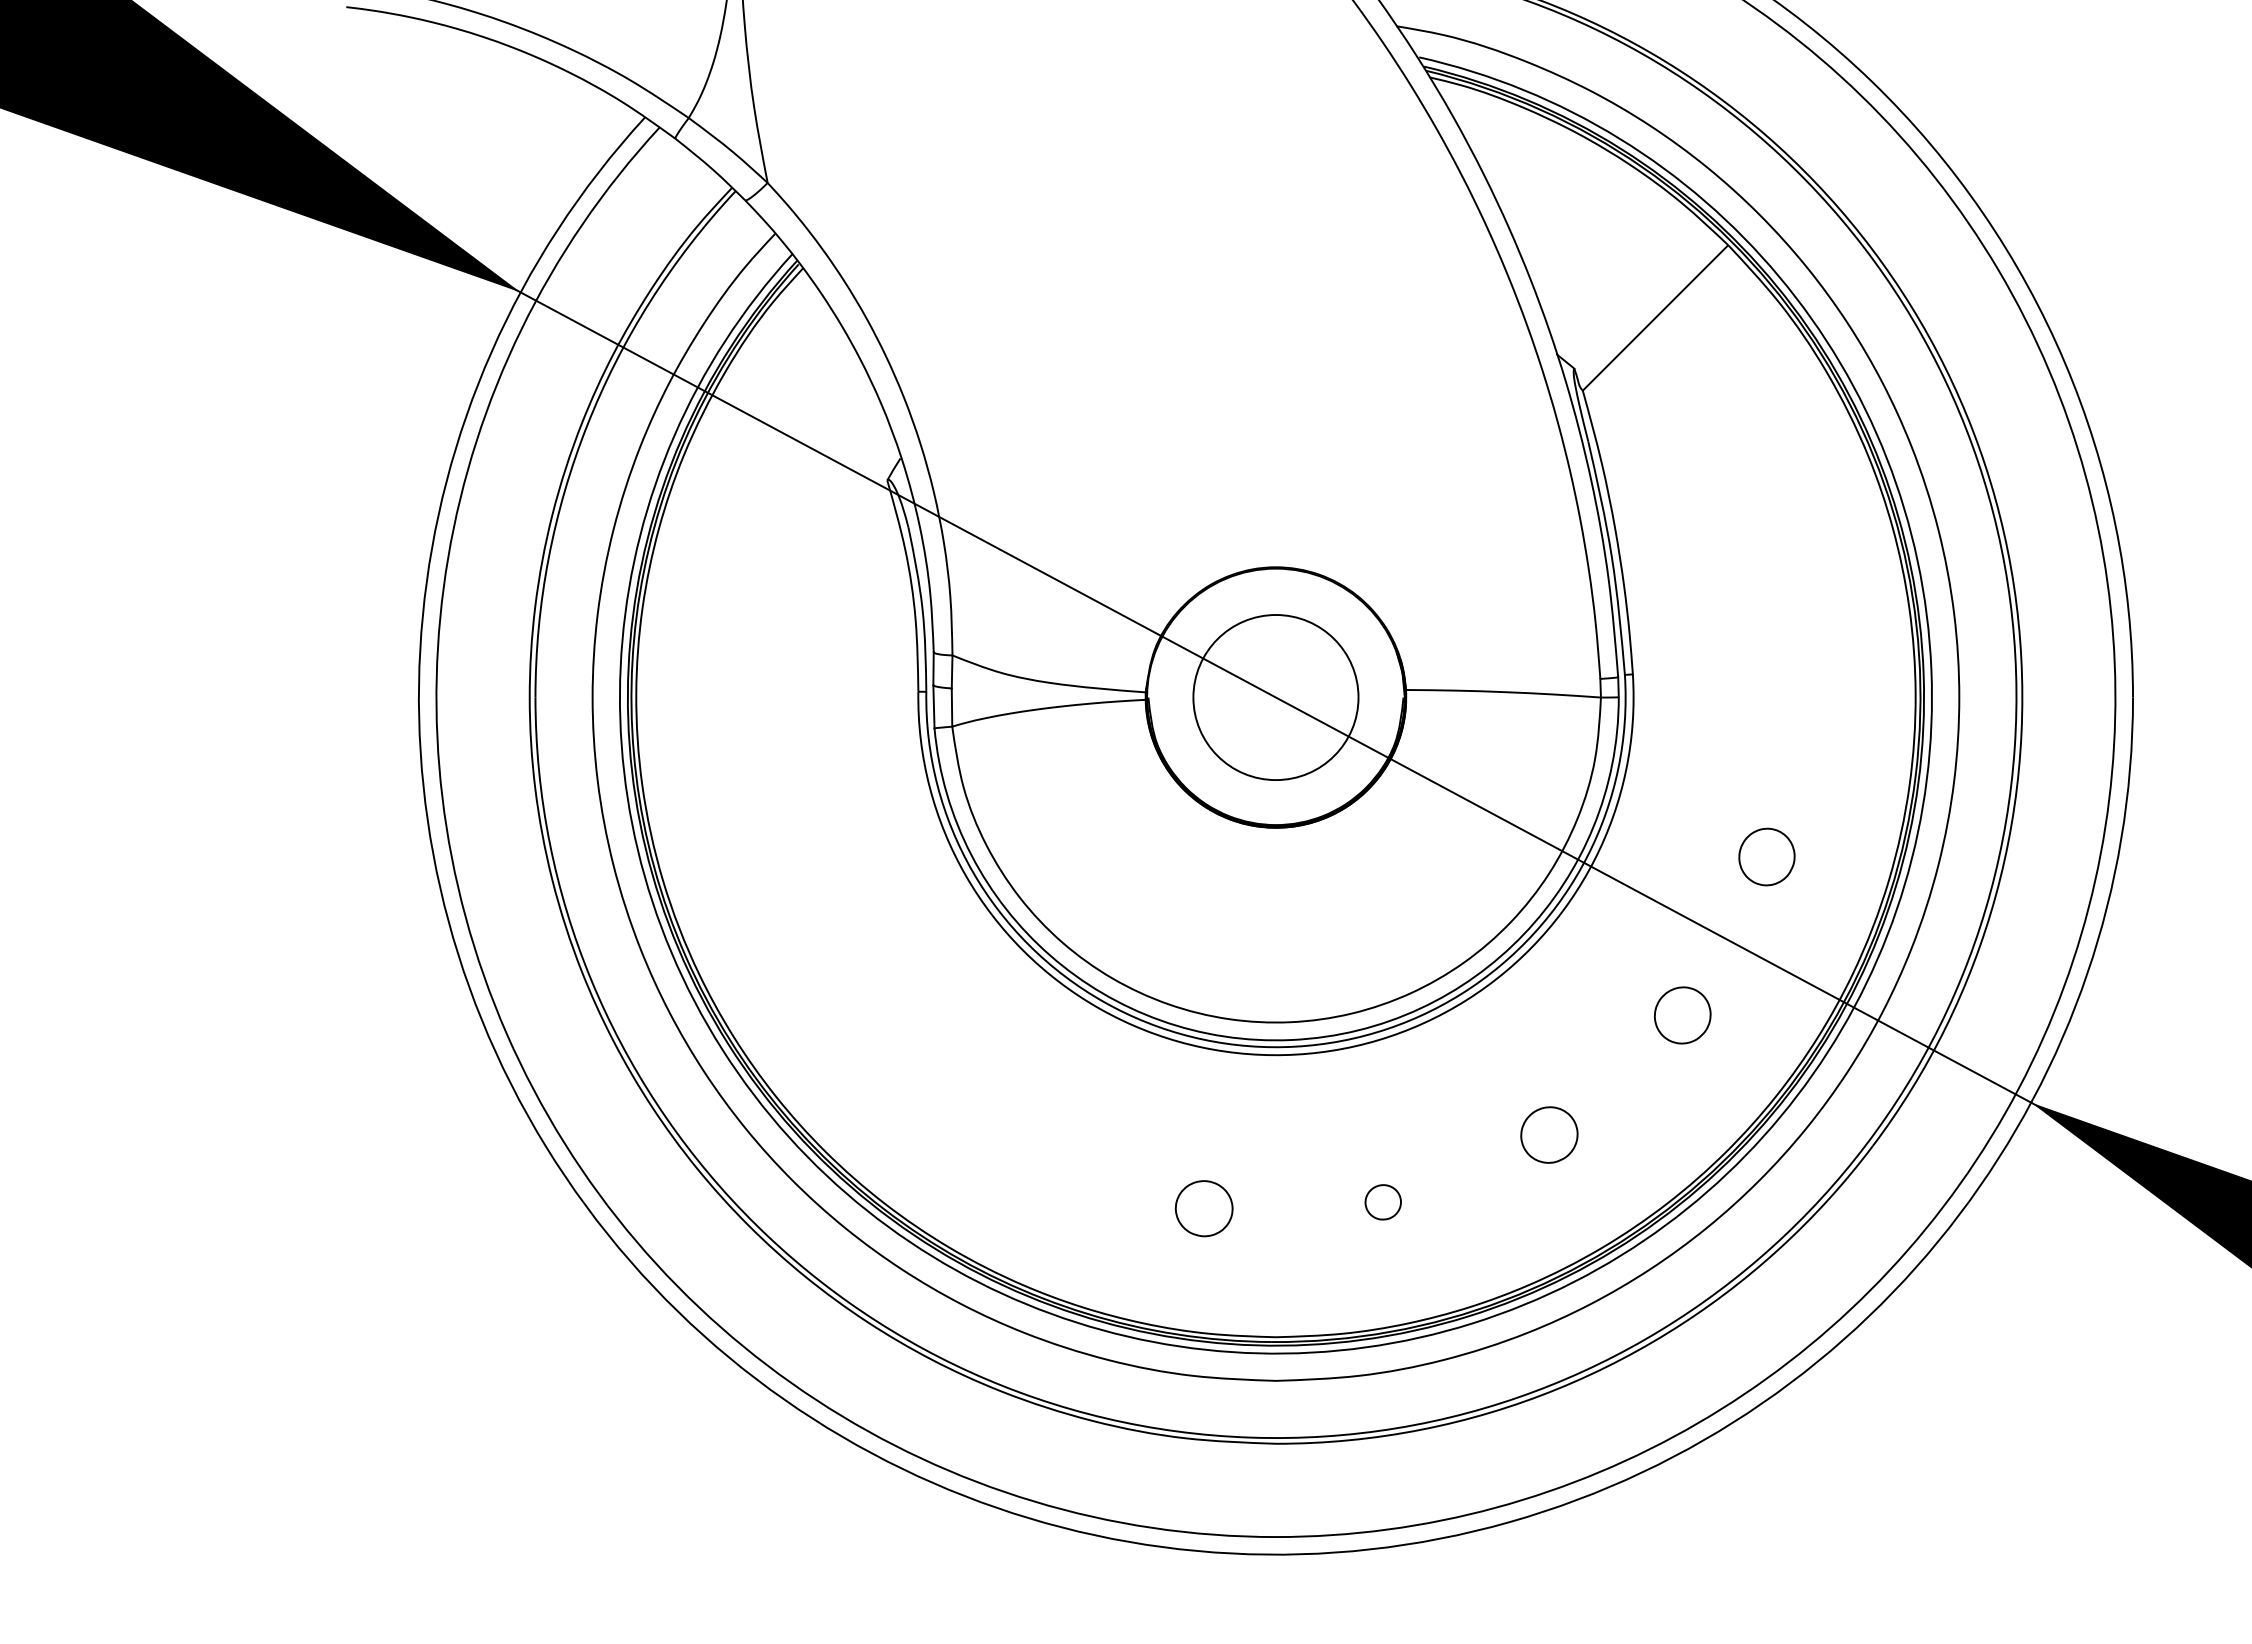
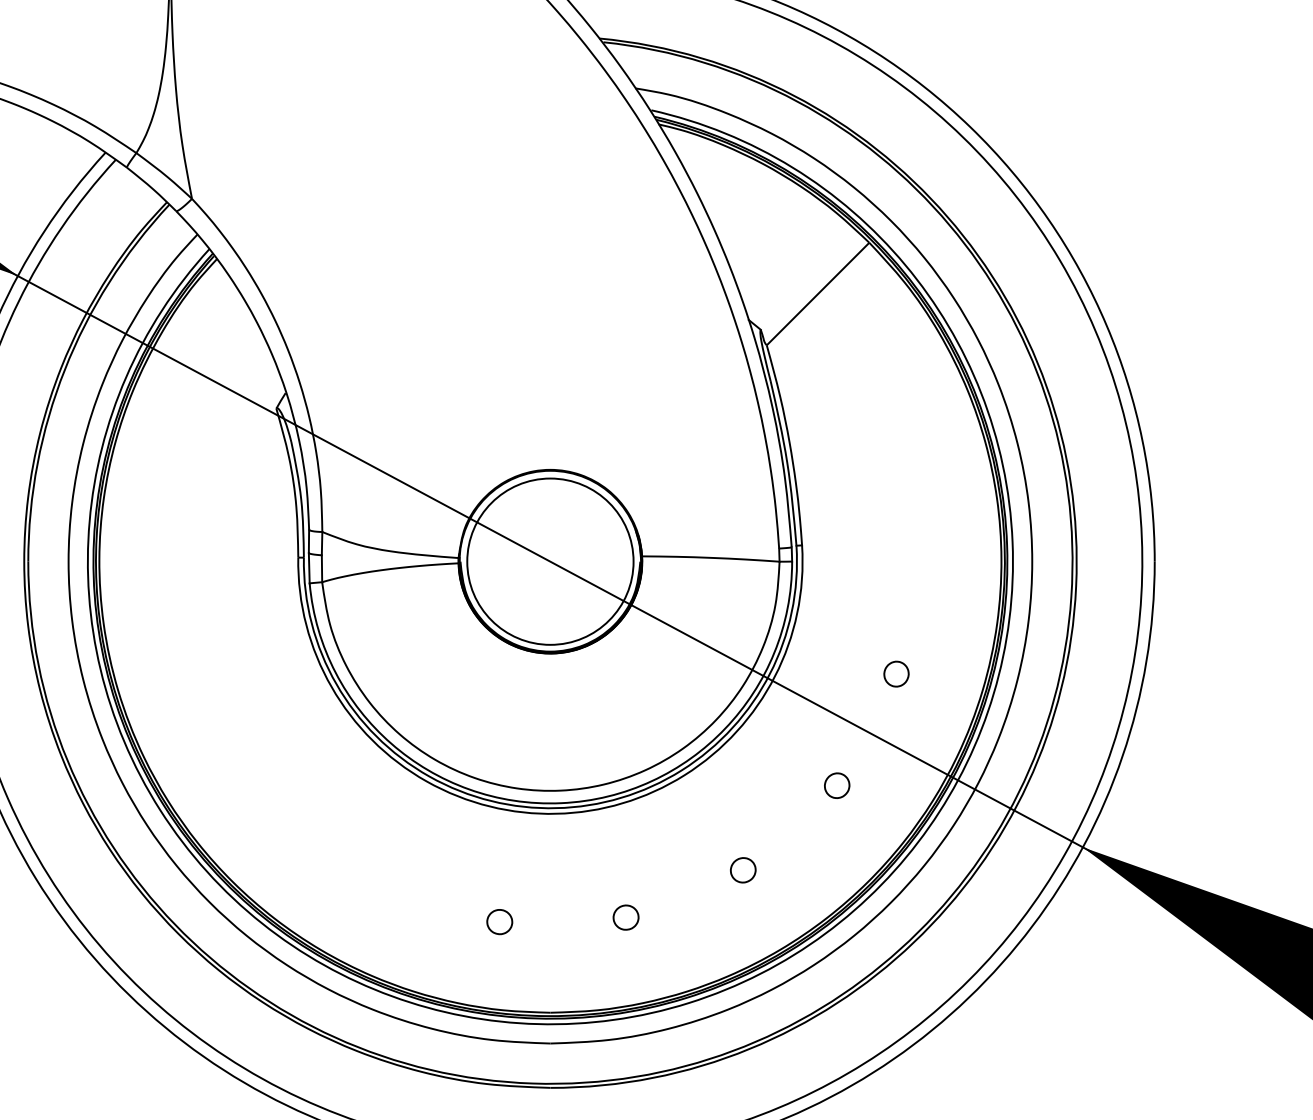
circle: (1275, 697) -> (550, 561), size x1.43
part: (1766, 856) -> (896, 673), size x0.62
part: (1682, 1014) -> (837, 785), size x0.62
part: (1549, 1135) -> (743, 870), size x0.62
part: (1203, 1208) -> (499, 921), size x0.62

